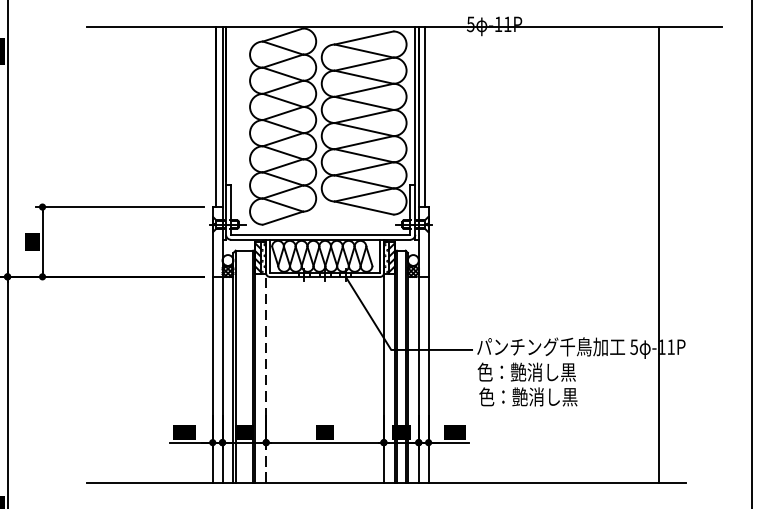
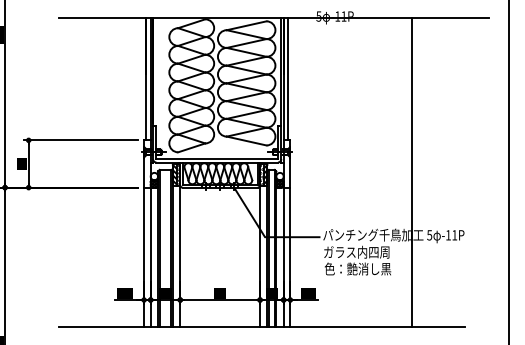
line: (659, 254) -> (412, 172), moved
text: (526, 371) -> (356, 251), 色：艶消し黒 -> ガラス内四周
line: (266, 376) -> (180, 255), dashed -> solid

